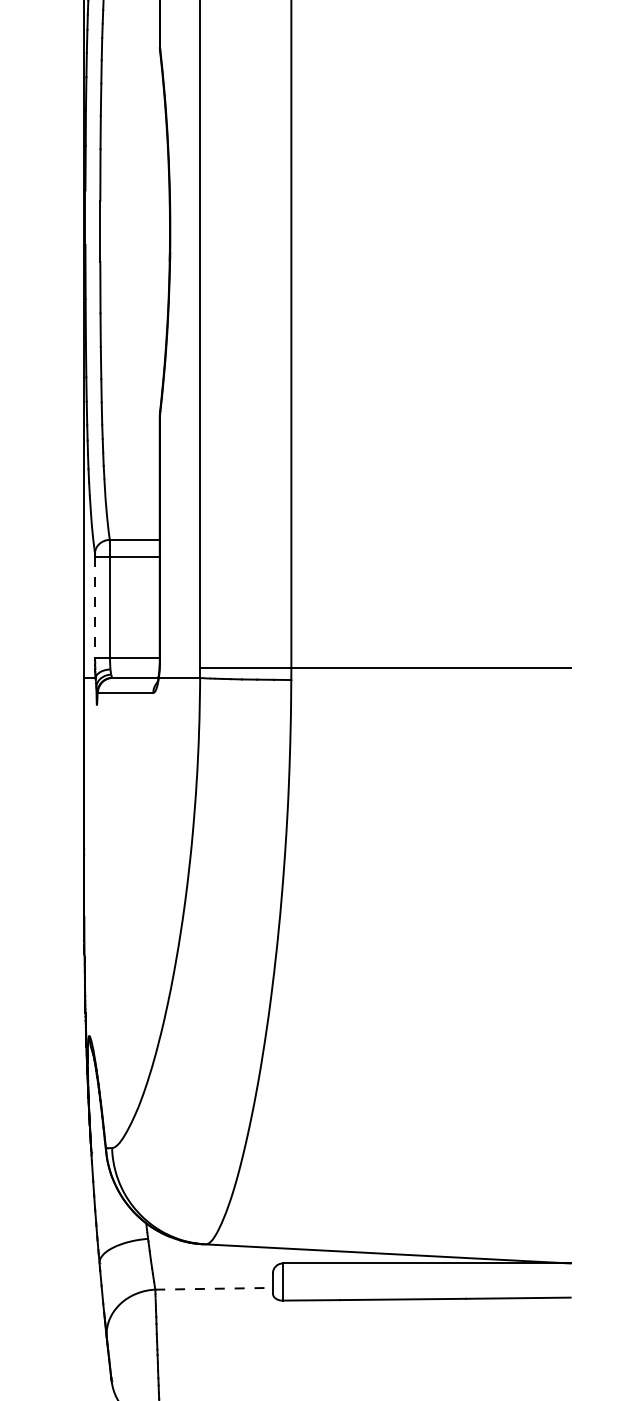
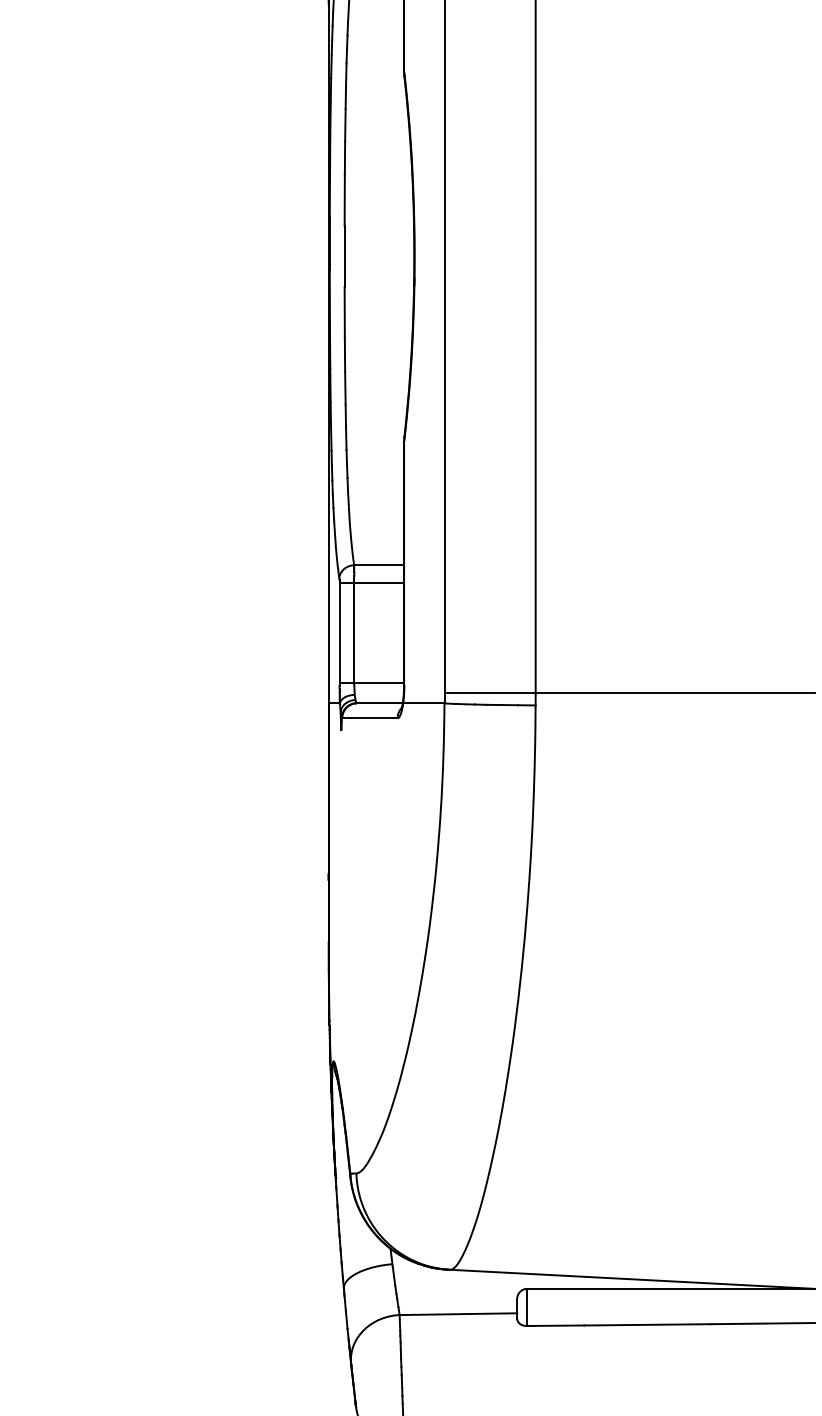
line: (95, 608) -> (339, 633), dashed -> solid
line: (214, 1289) -> (458, 1314), dashed -> solid

